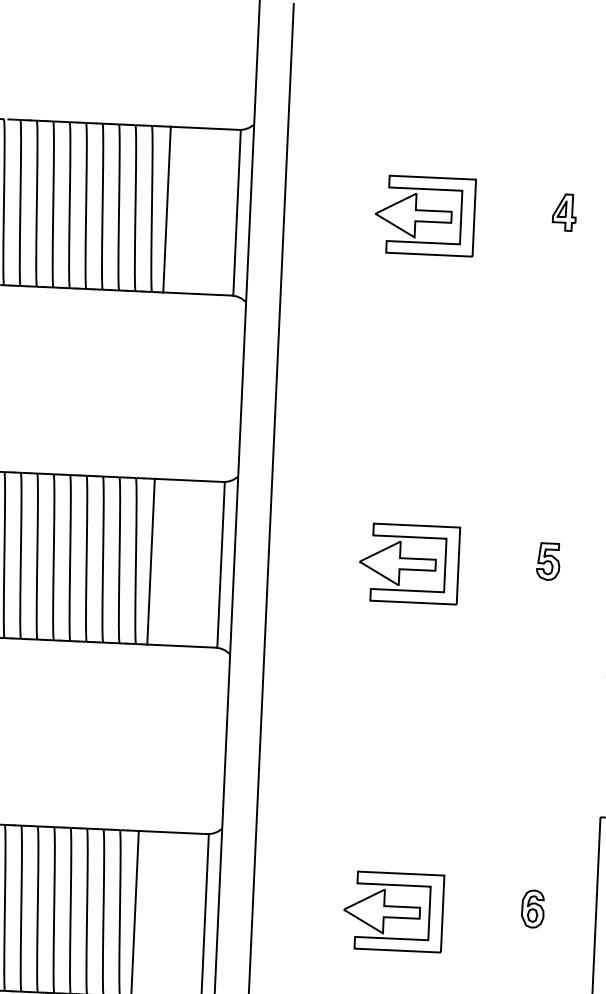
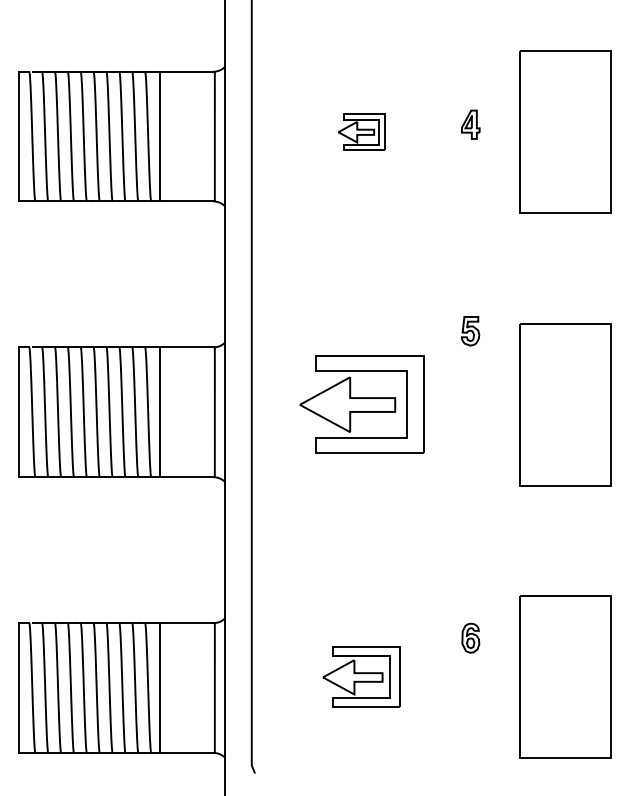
part: (424, 214) -> (361, 131), size x0.6
part: (548, 562) -> (470, 331), moved
part: (408, 563) -> (361, 404), size x1.6
part: (532, 908) -> (470, 637), moved

